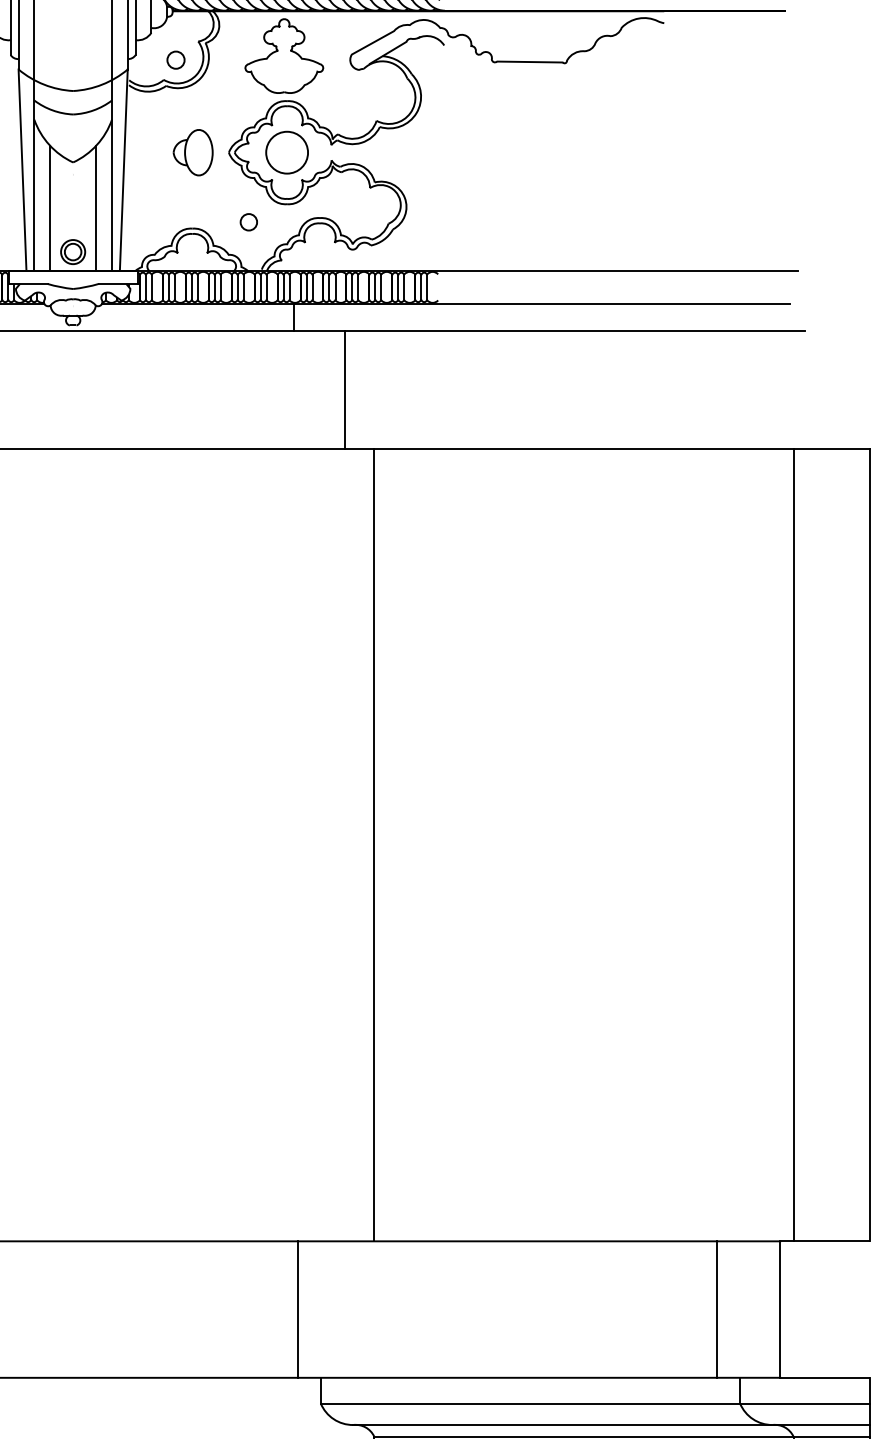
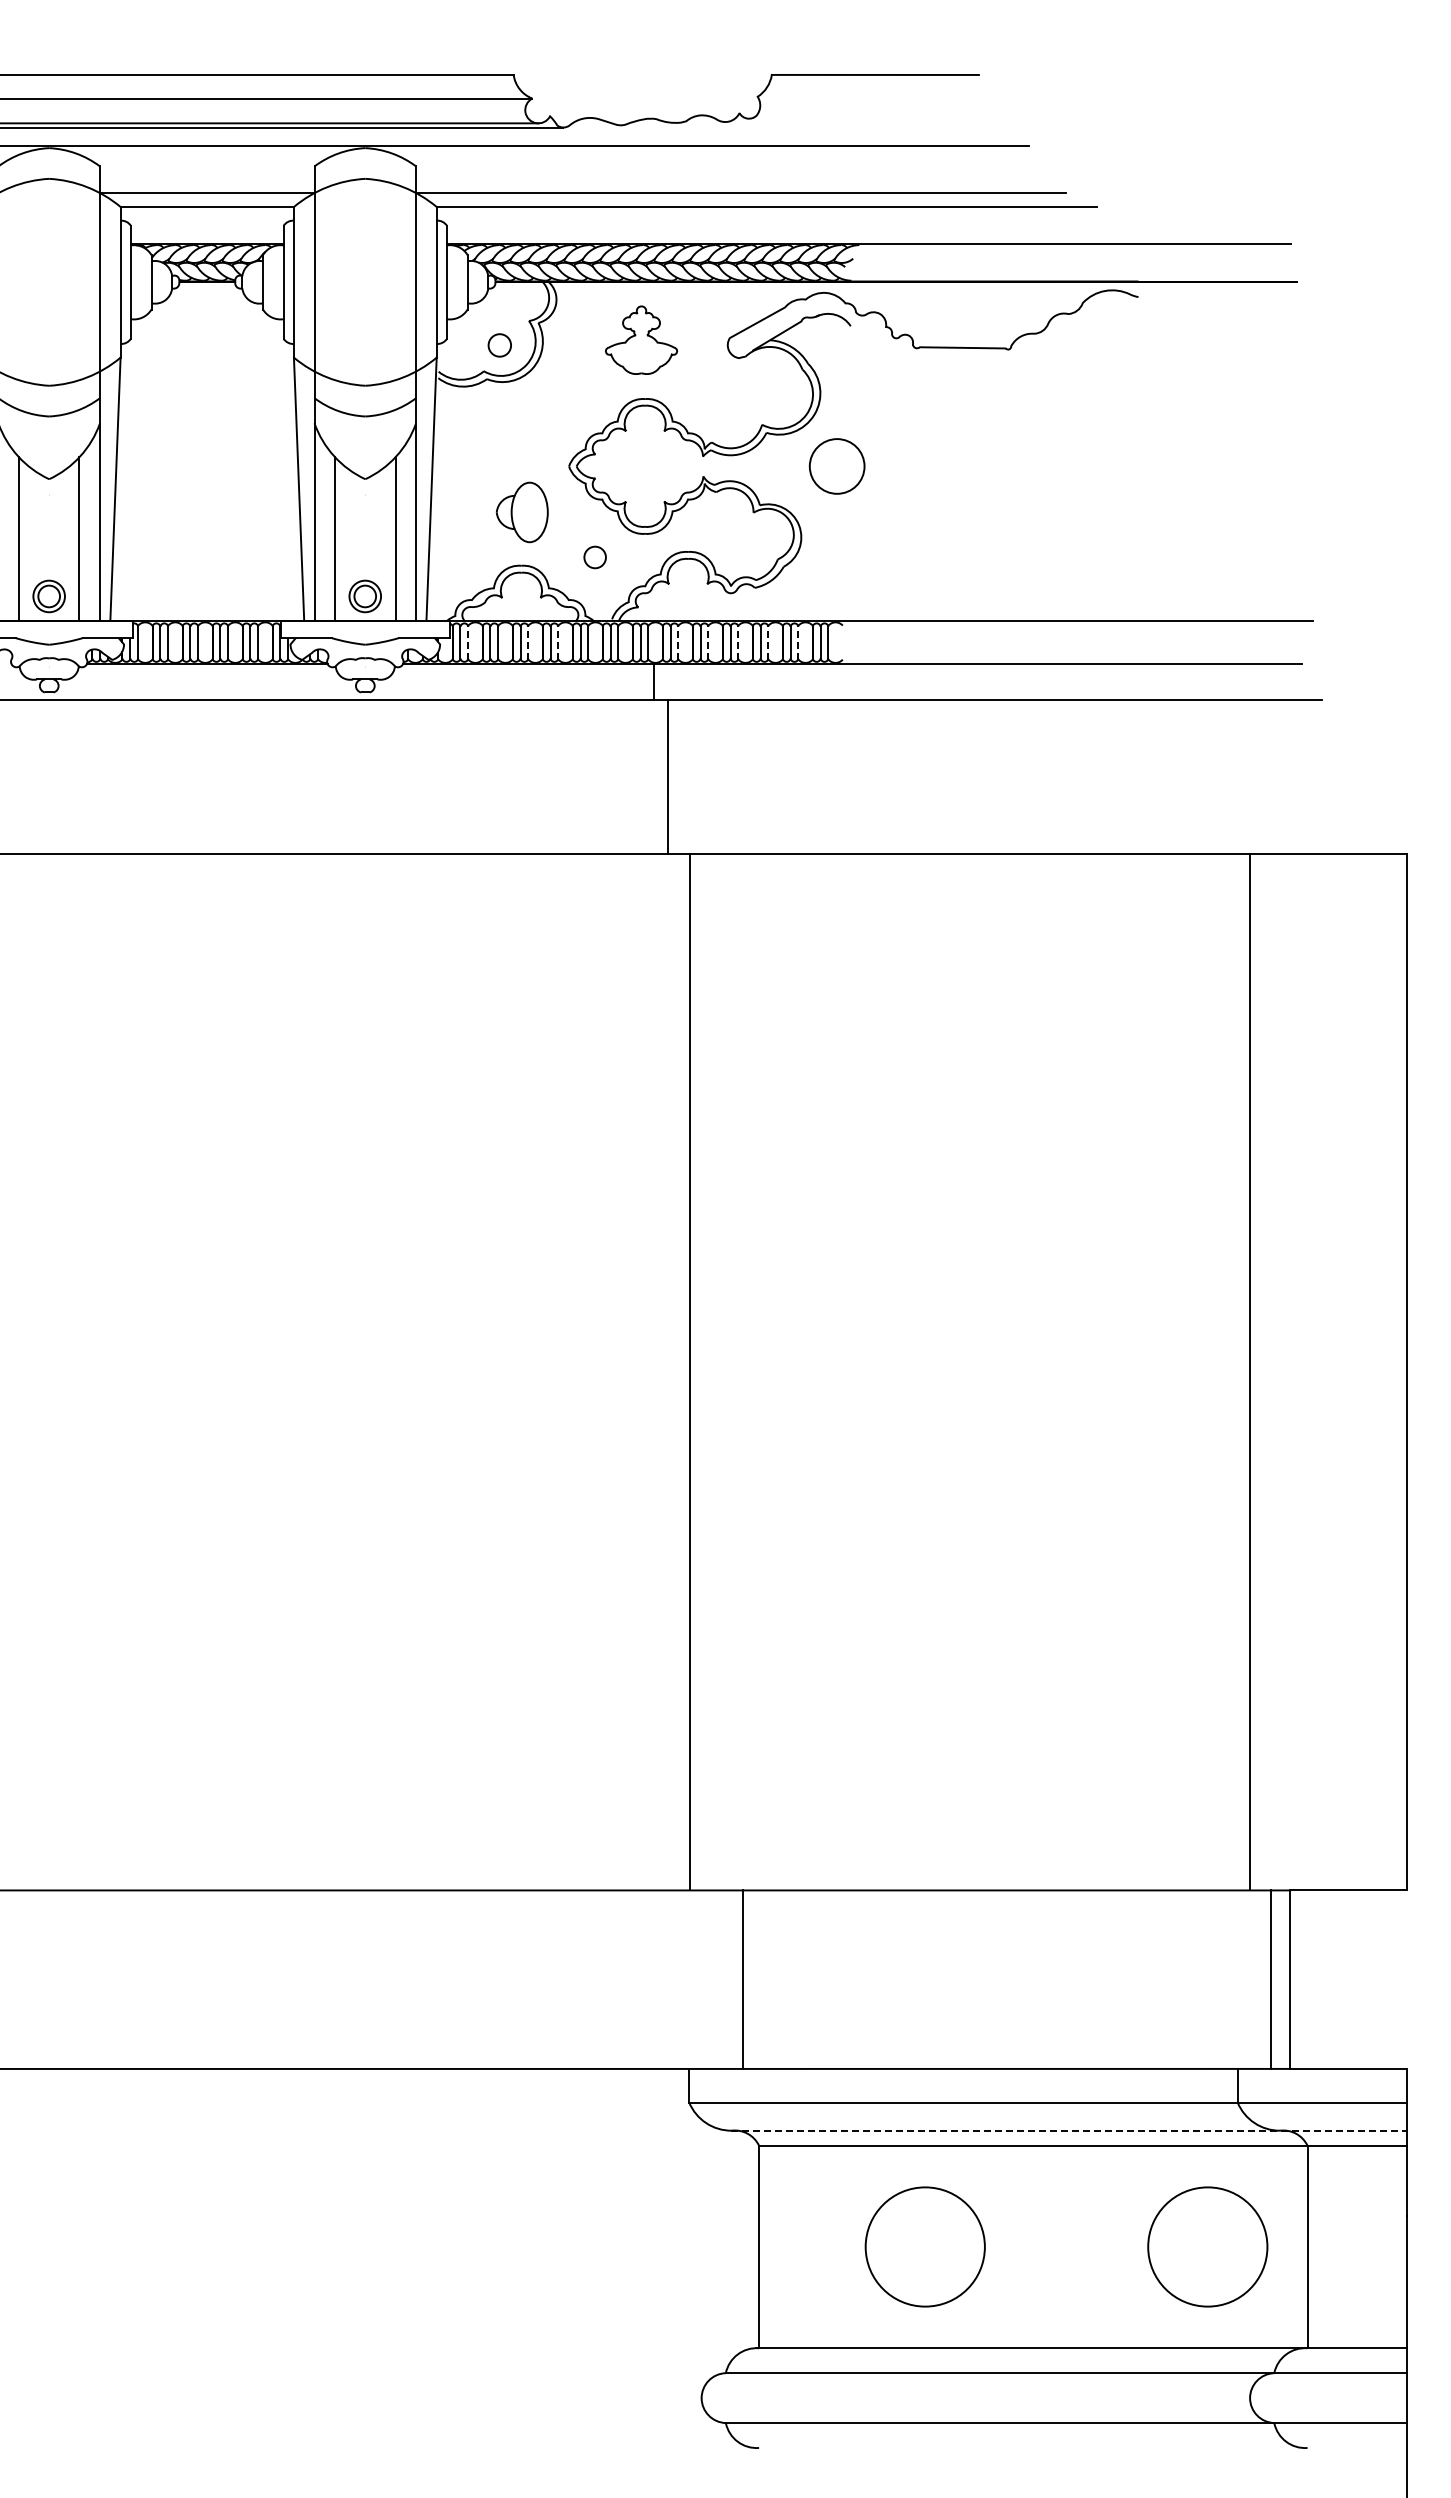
part: (284, 56) -> (641, 340), size x0.7
part: (192, 152) -> (521, 512), moved
circle: (286, 152) -> (836, 466), moved
line: (152, 287) -> (468, 642), solid -> dashed
line: (197, 287) -> (528, 642), solid -> dashed
line: (220, 287) -> (558, 642), solid -> dashed
line: (312, 287) -> (678, 642), solid -> dashed
line: (335, 287) -> (708, 642), solid -> dashed
line: (358, 287) -> (738, 642), solid -> dashed
line: (381, 287) -> (768, 642), solid -> dashed
line: (404, 287) -> (798, 642), solid -> dashed
line: (344, 389) -> (668, 776), moved
line: (374, 844) -> (690, 1371), moved
line: (793, 844) -> (1249, 1371), moved
line: (298, 1309) -> (743, 1979), moved
line: (717, 1309) -> (1270, 1979), moved
line: (611, 1424) -> (1069, 2130), solid -> dashed

